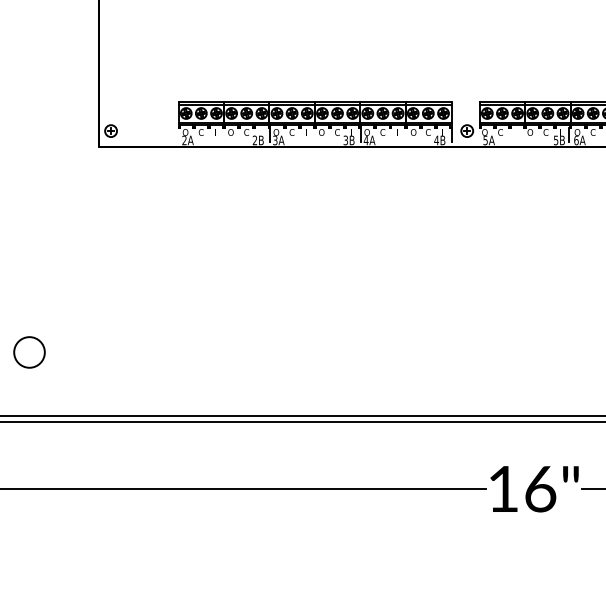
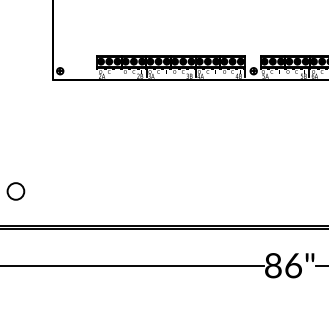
text: (503, 488) -> (273, 265), 16" -> 86"

